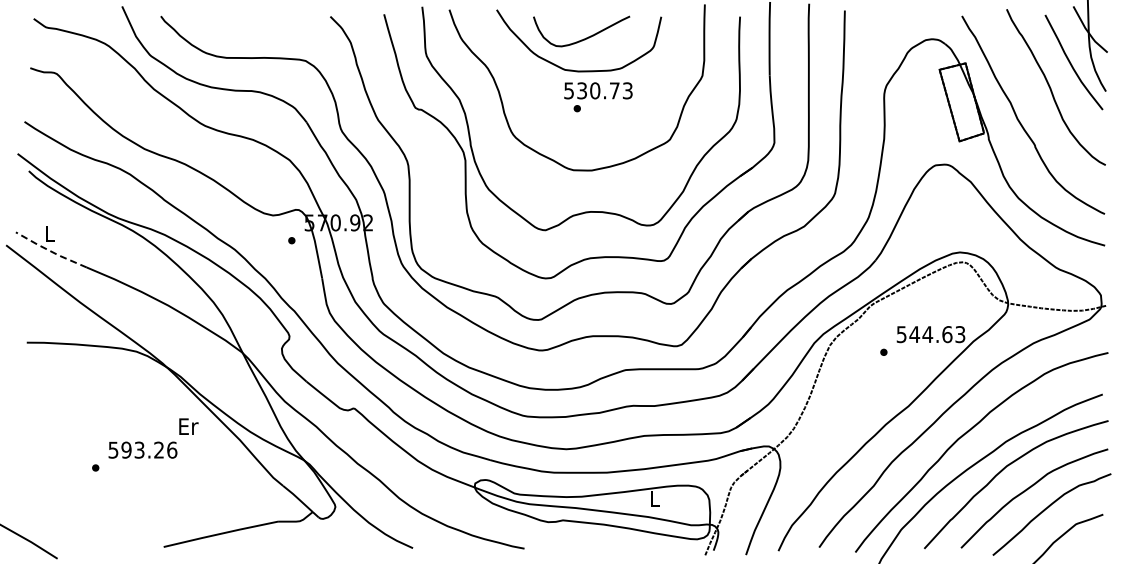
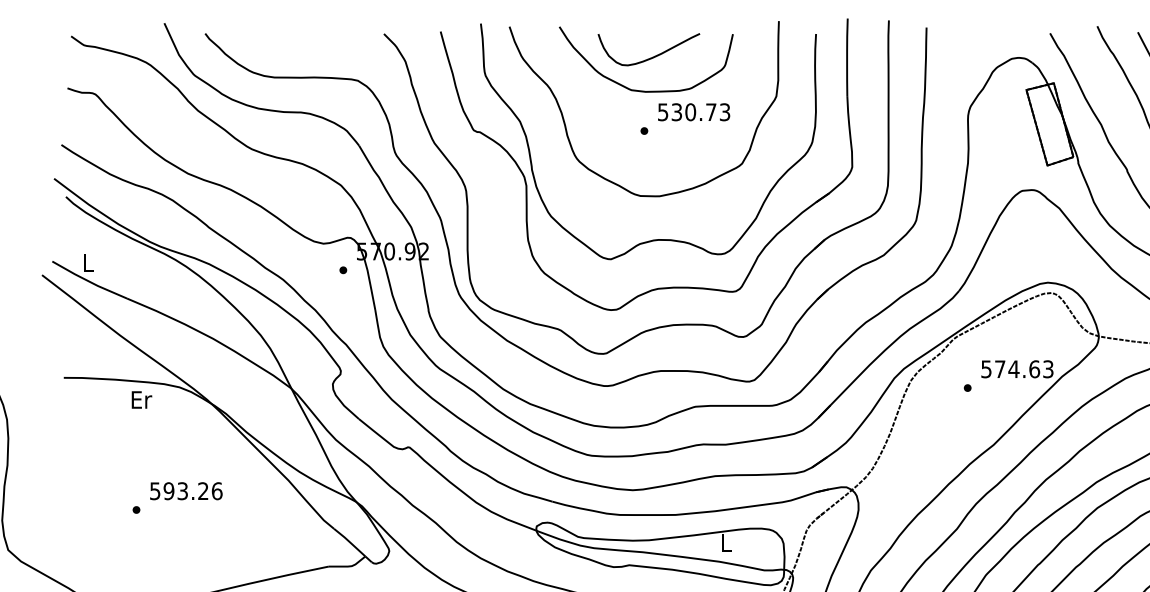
text: (598, 90) -> (694, 111), moved
line: (50, 251) -> (88, 281), dashed -> solid
text: (914, 334) -> (999, 369), 544.63 -> 574.63
text: (188, 426) -> (141, 399), moved

